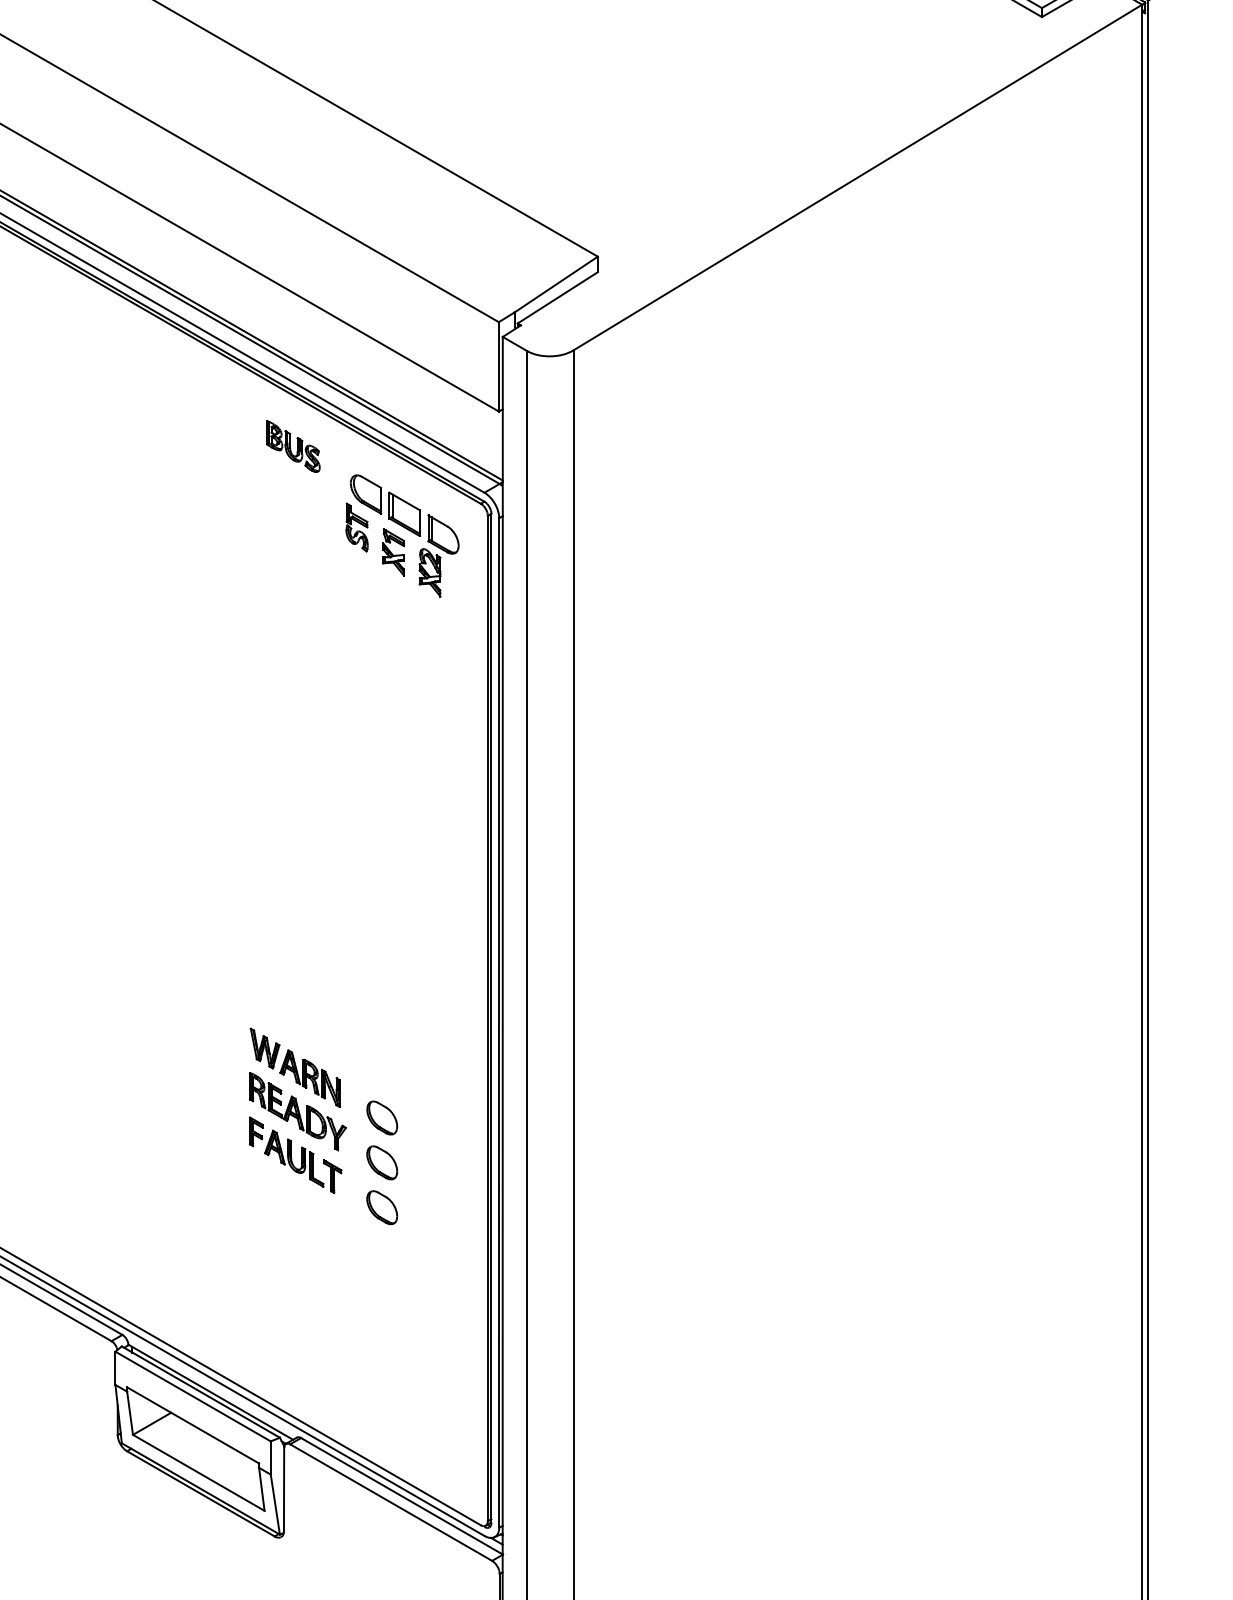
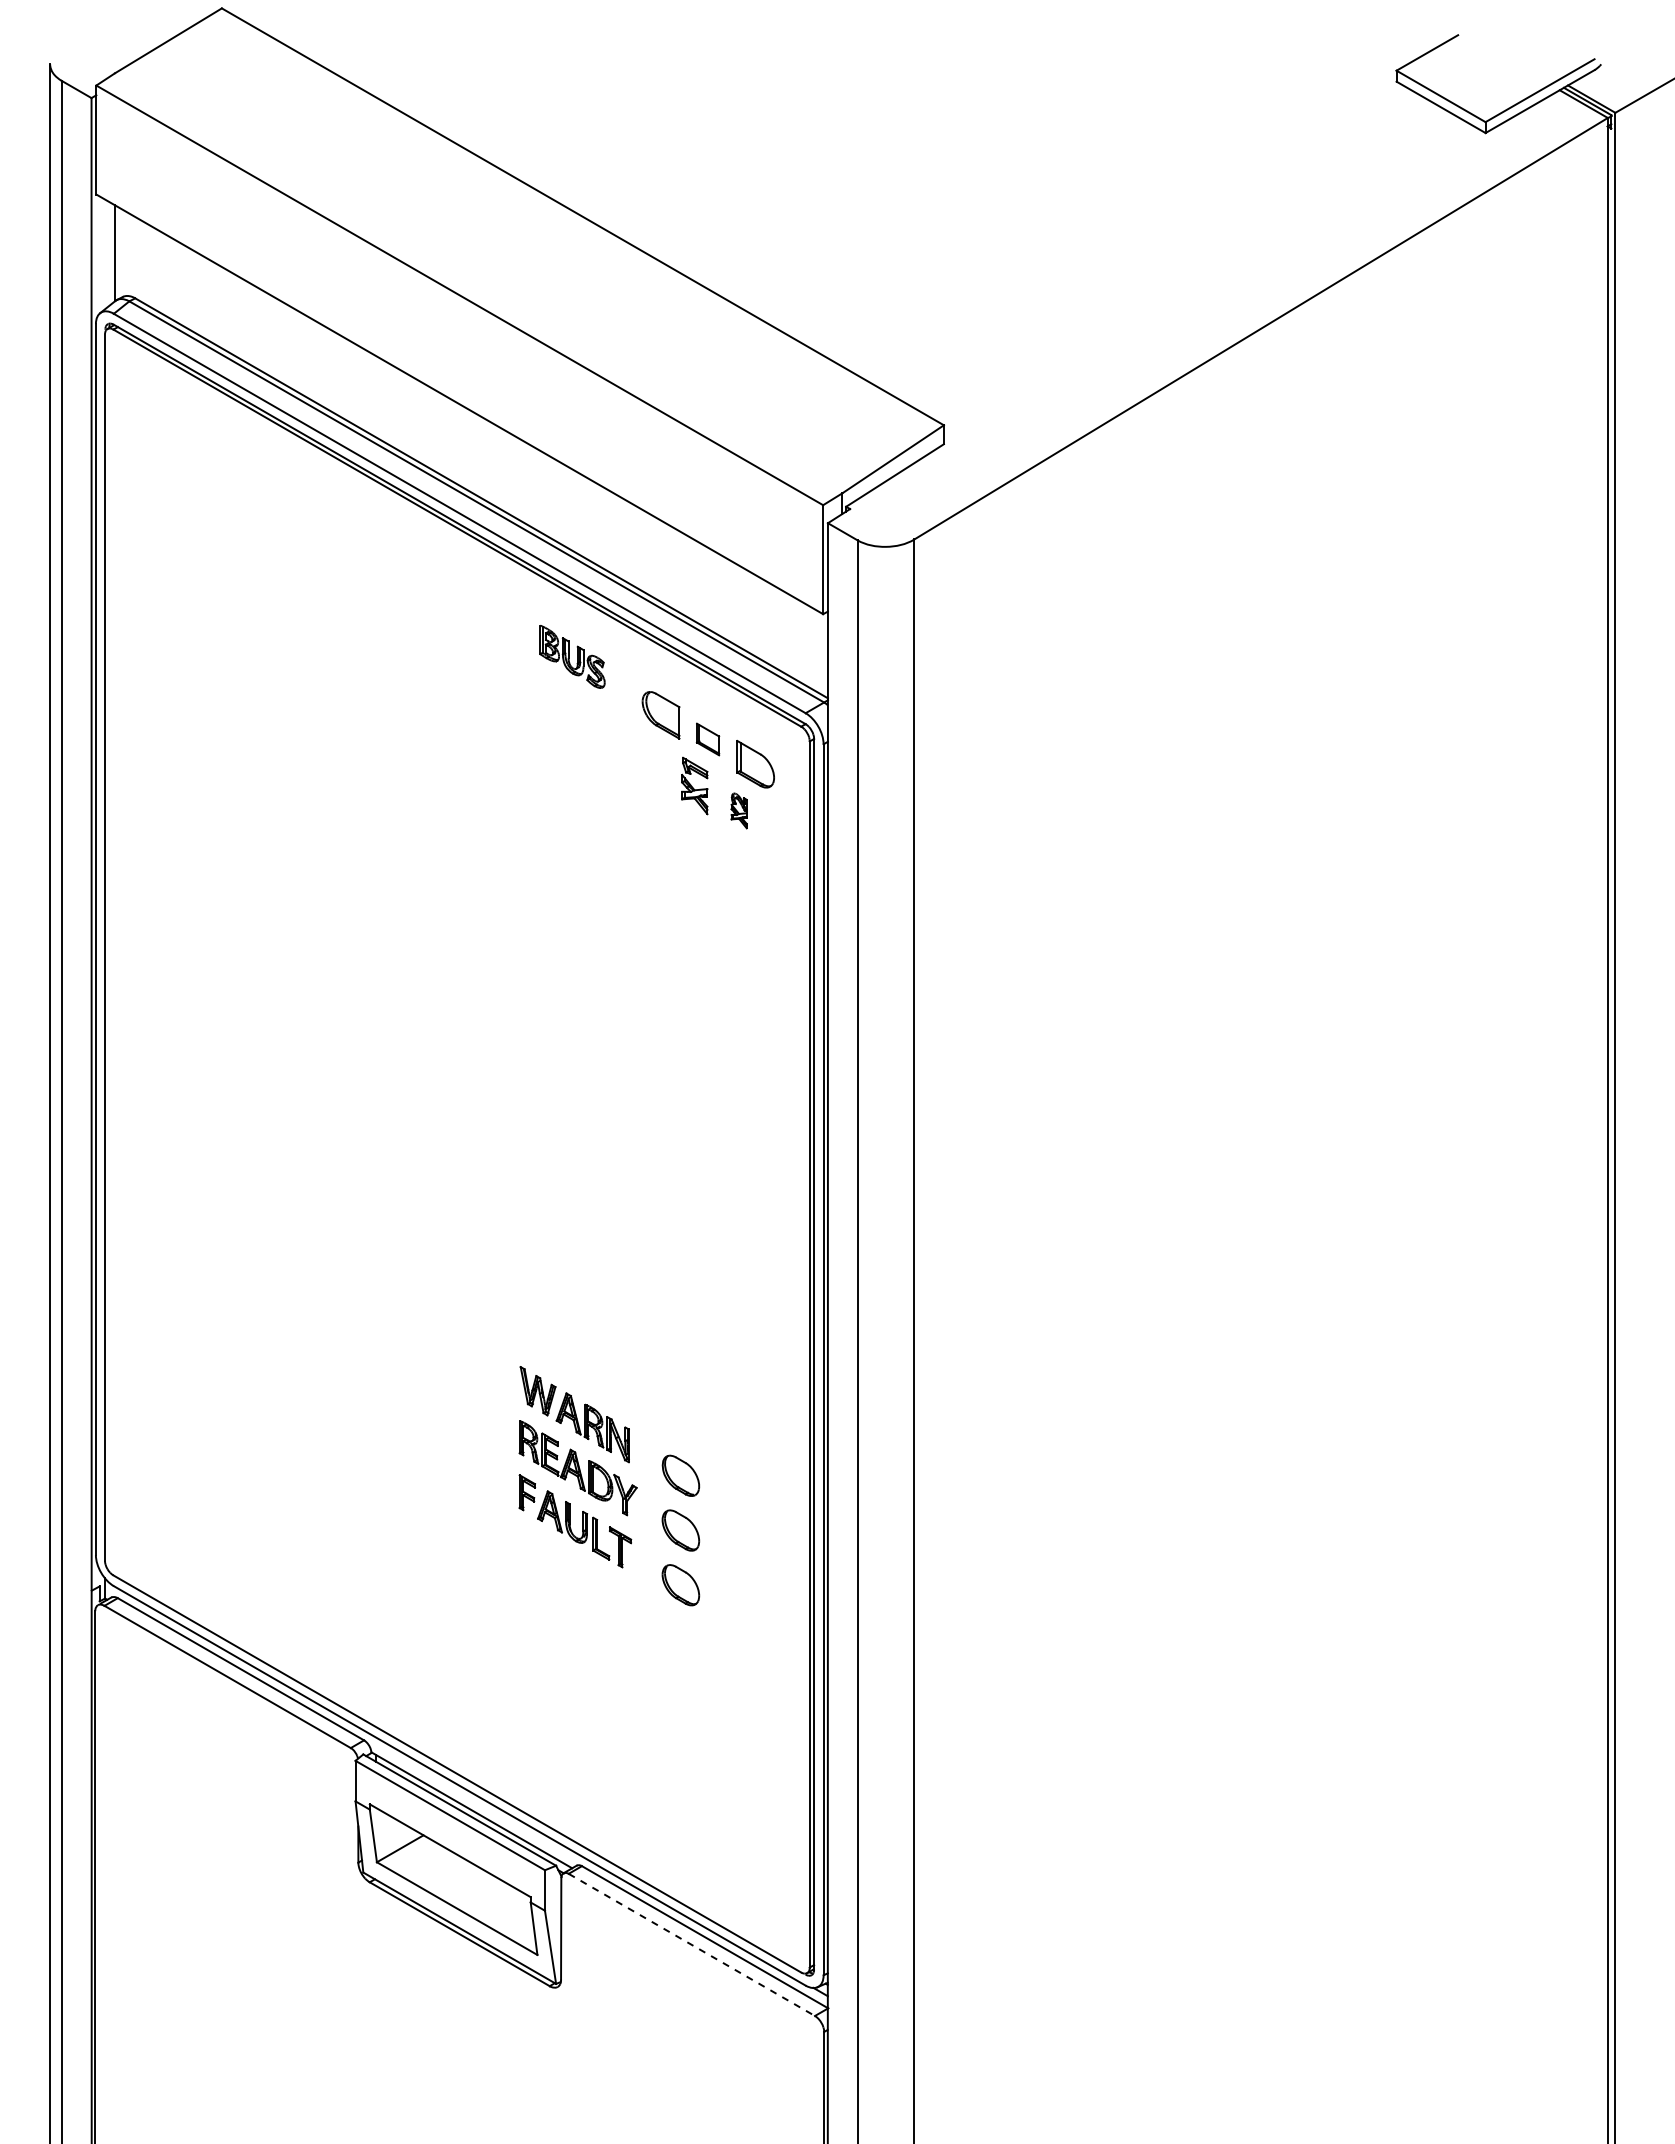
part: (404, 514) -> (707, 739), size x0.6
part: (357, 527) -> (650, 755), removed
part: (429, 572) -> (738, 810), size x0.6
line: (391, 1503) -> (692, 1945), solid -> dashed

